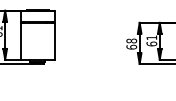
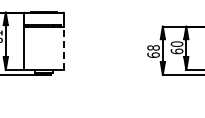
text: (151, 37) -> (176, 43), 61 -> 60
line: (54, 41) -> (63, 48), solid -> dashed

